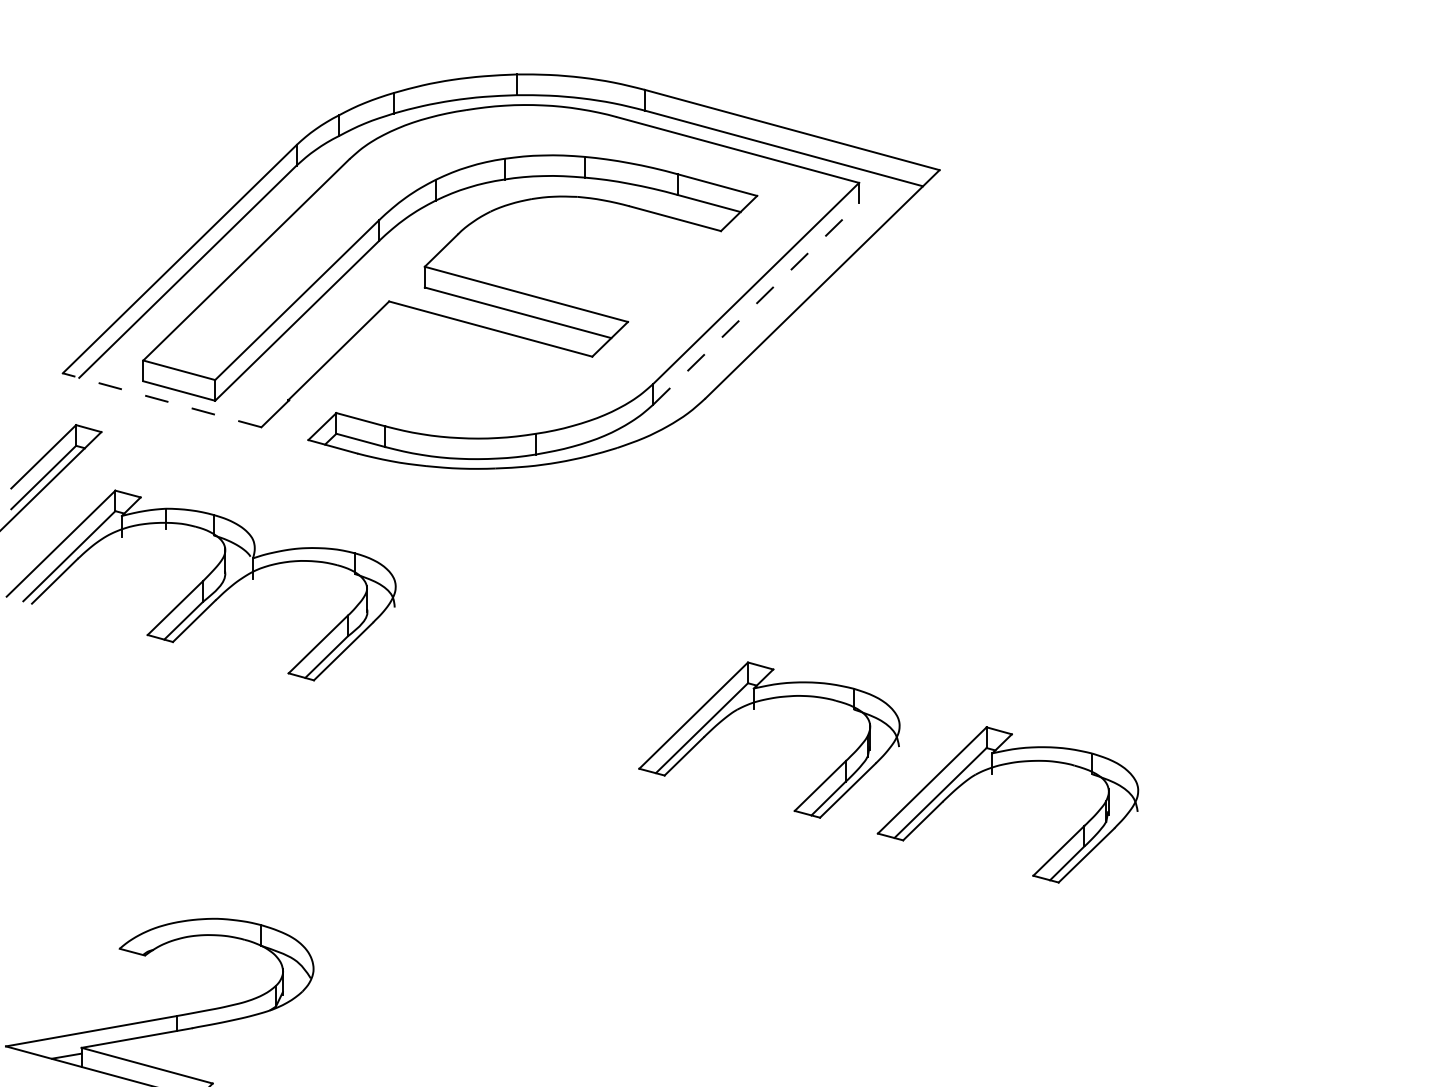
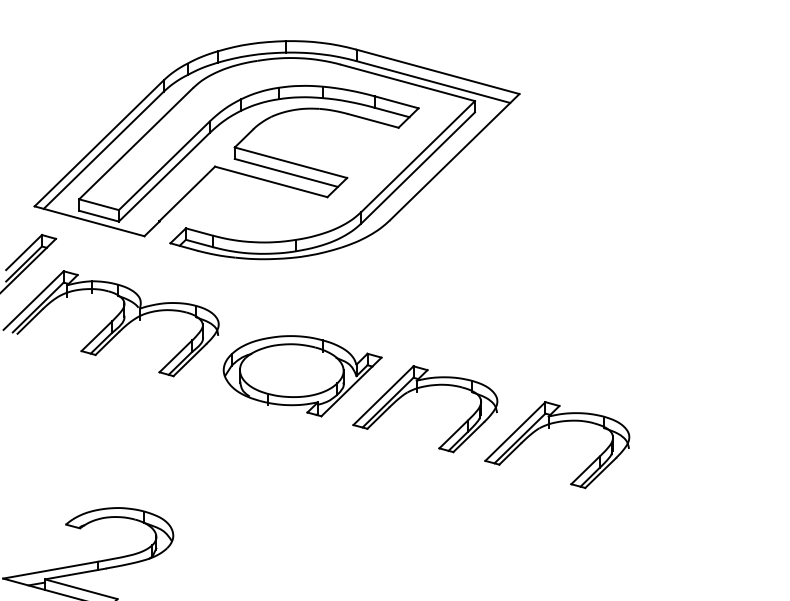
line: (756, 304) -> (418, 168), dashed -> solid
line: (162, 400) -> (89, 221), dashed -> solid
part: (547, 680) -> (302, 376), added

